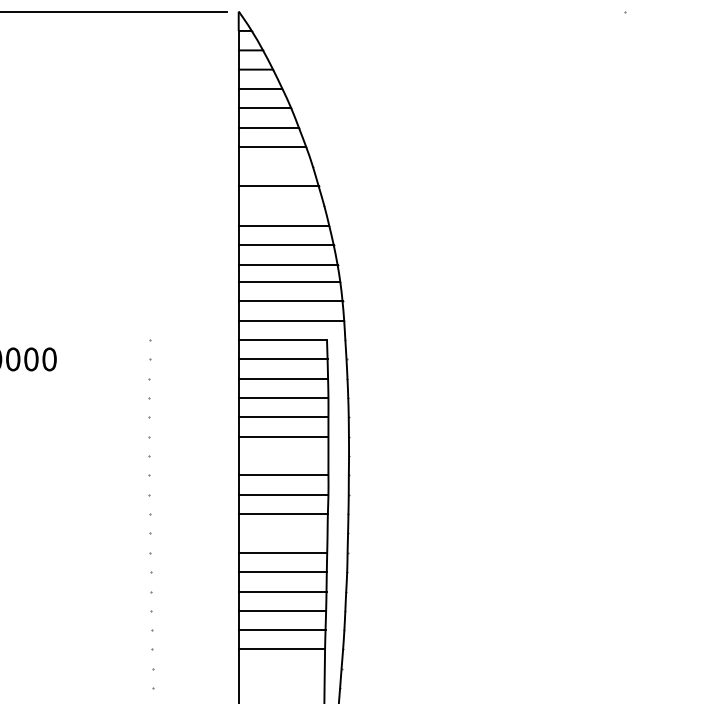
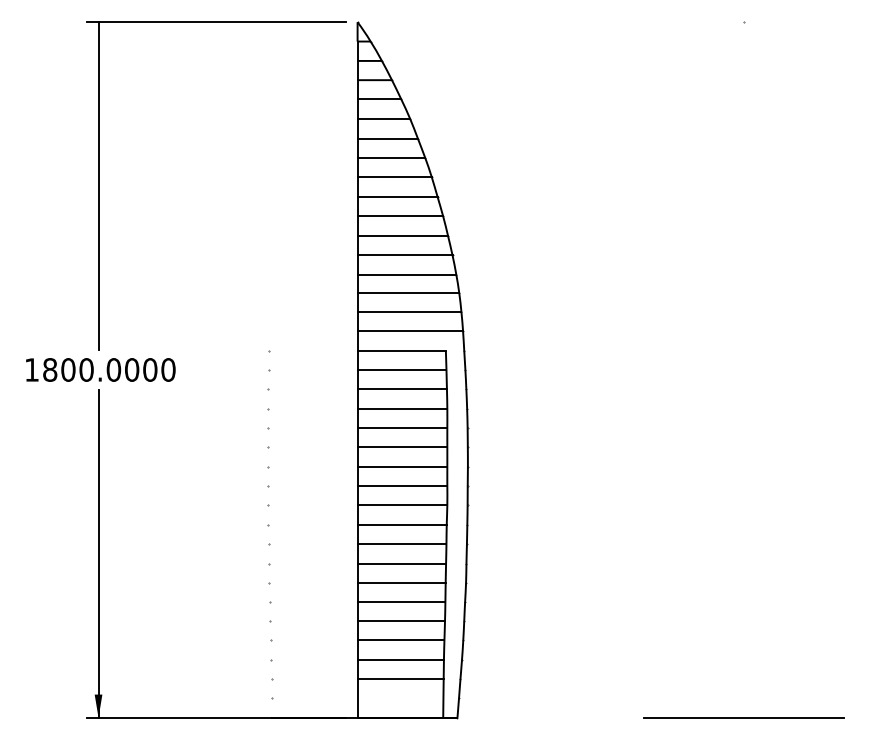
line: (275, 166) -> (394, 177), added
line: (281, 205) -> (400, 216), added
line: (283, 455) -> (402, 466), added
line: (282, 533) -> (401, 544), added
line: (281, 668) -> (400, 679), added

